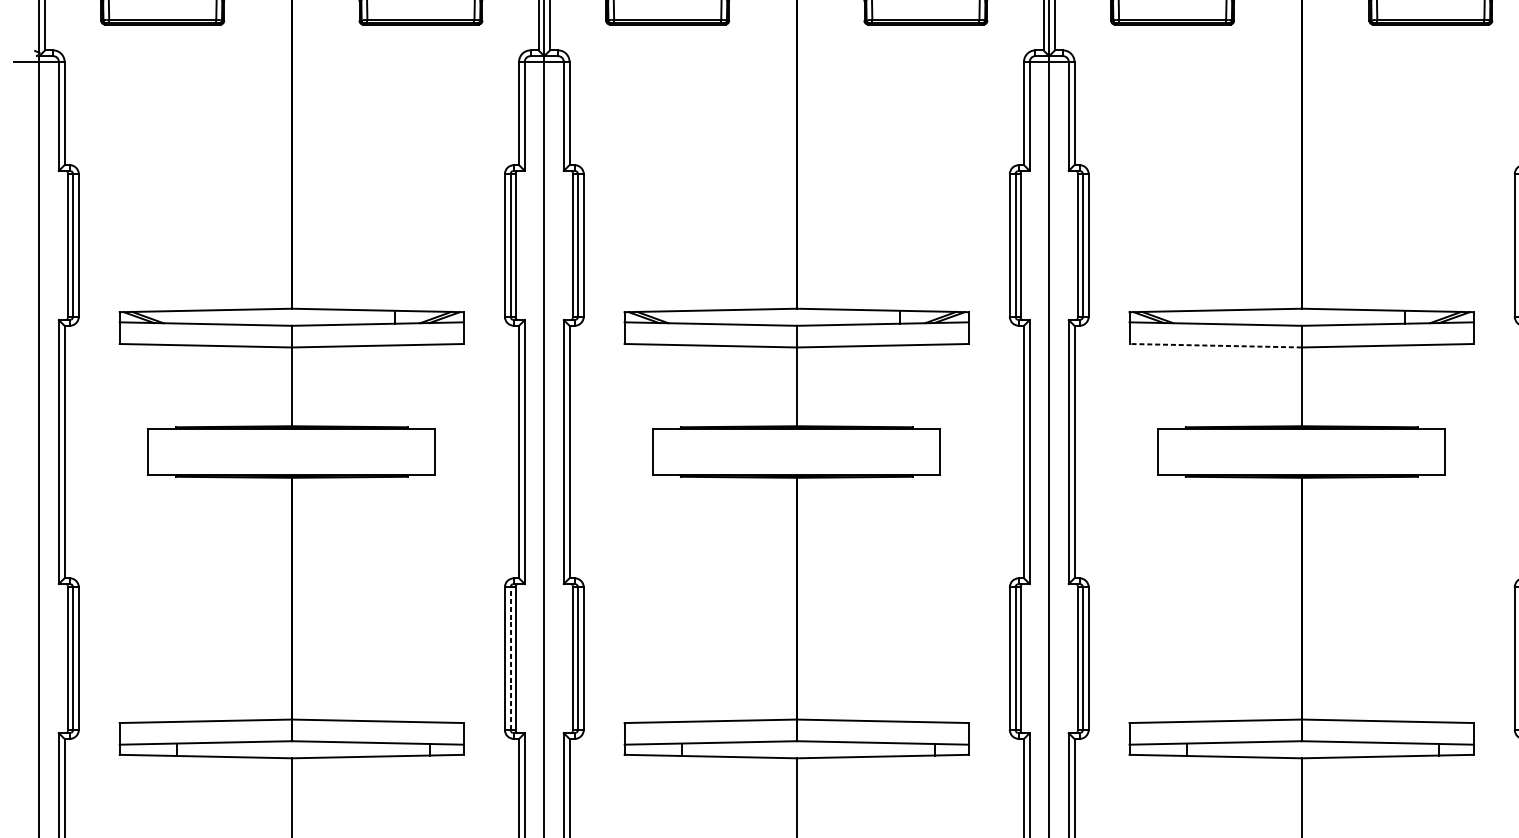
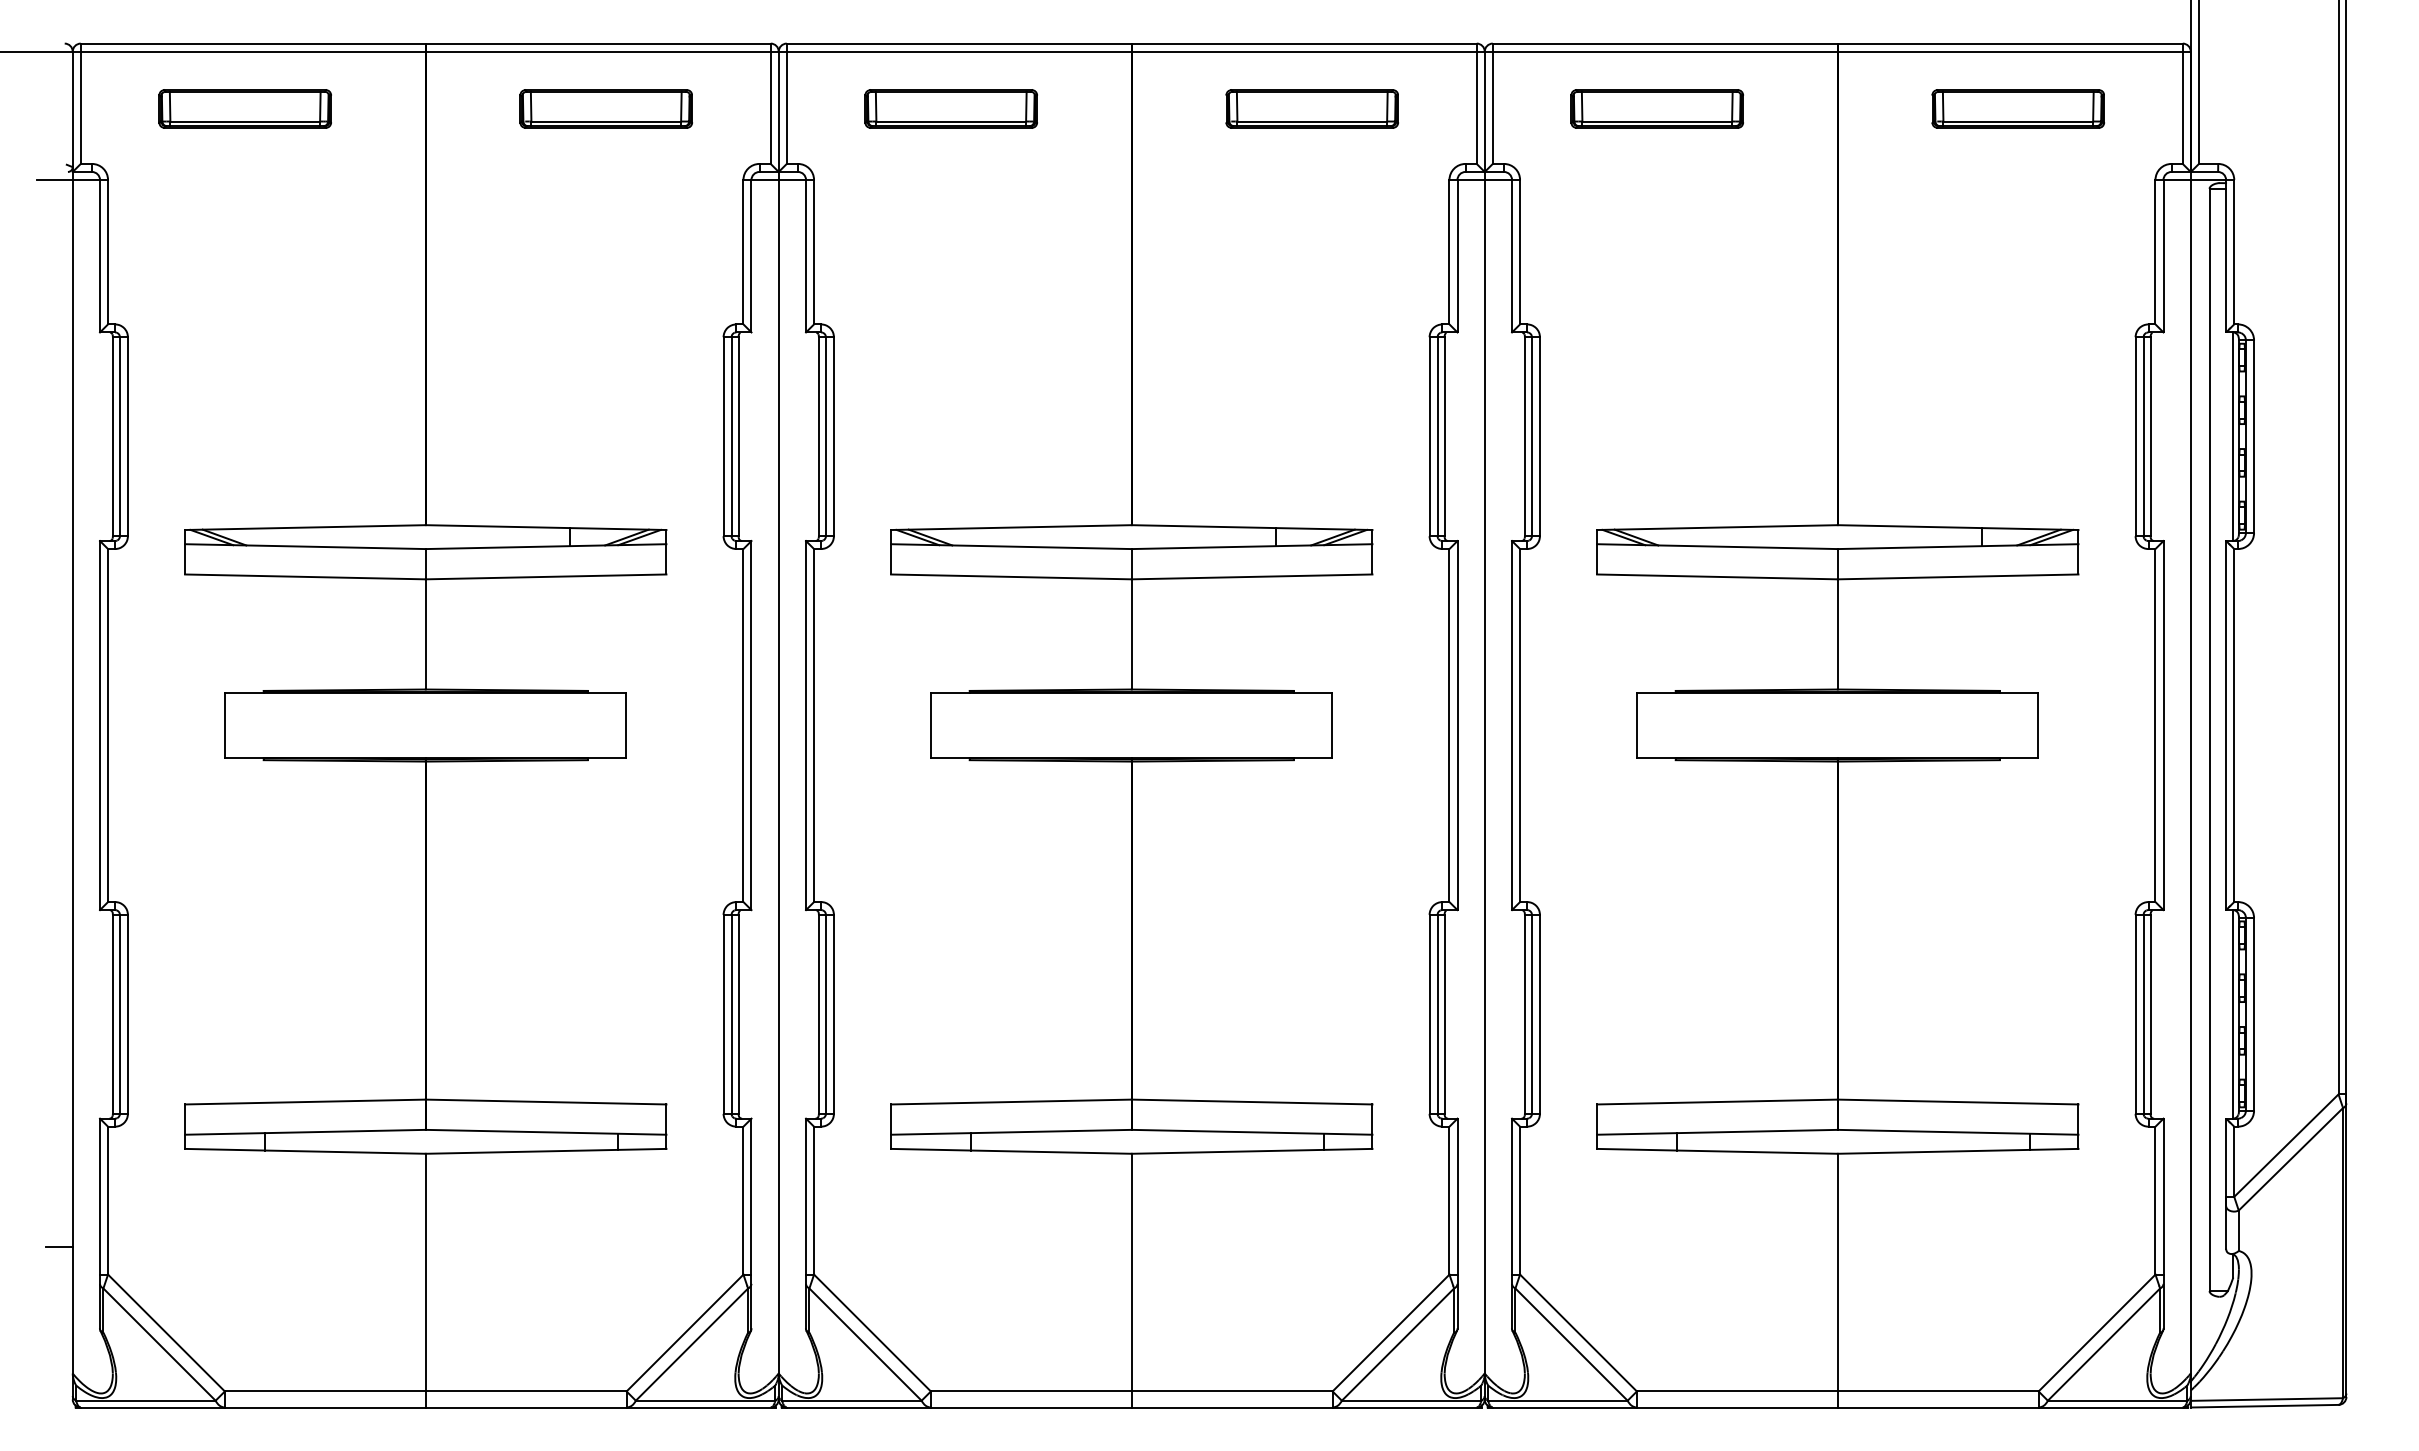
line: (1214, 345) -> (1716, 576), dashed -> solid
line: (510, 657) -> (731, 1013), dashed -> solid
line: (29, 825) -> (58, 1247), added

